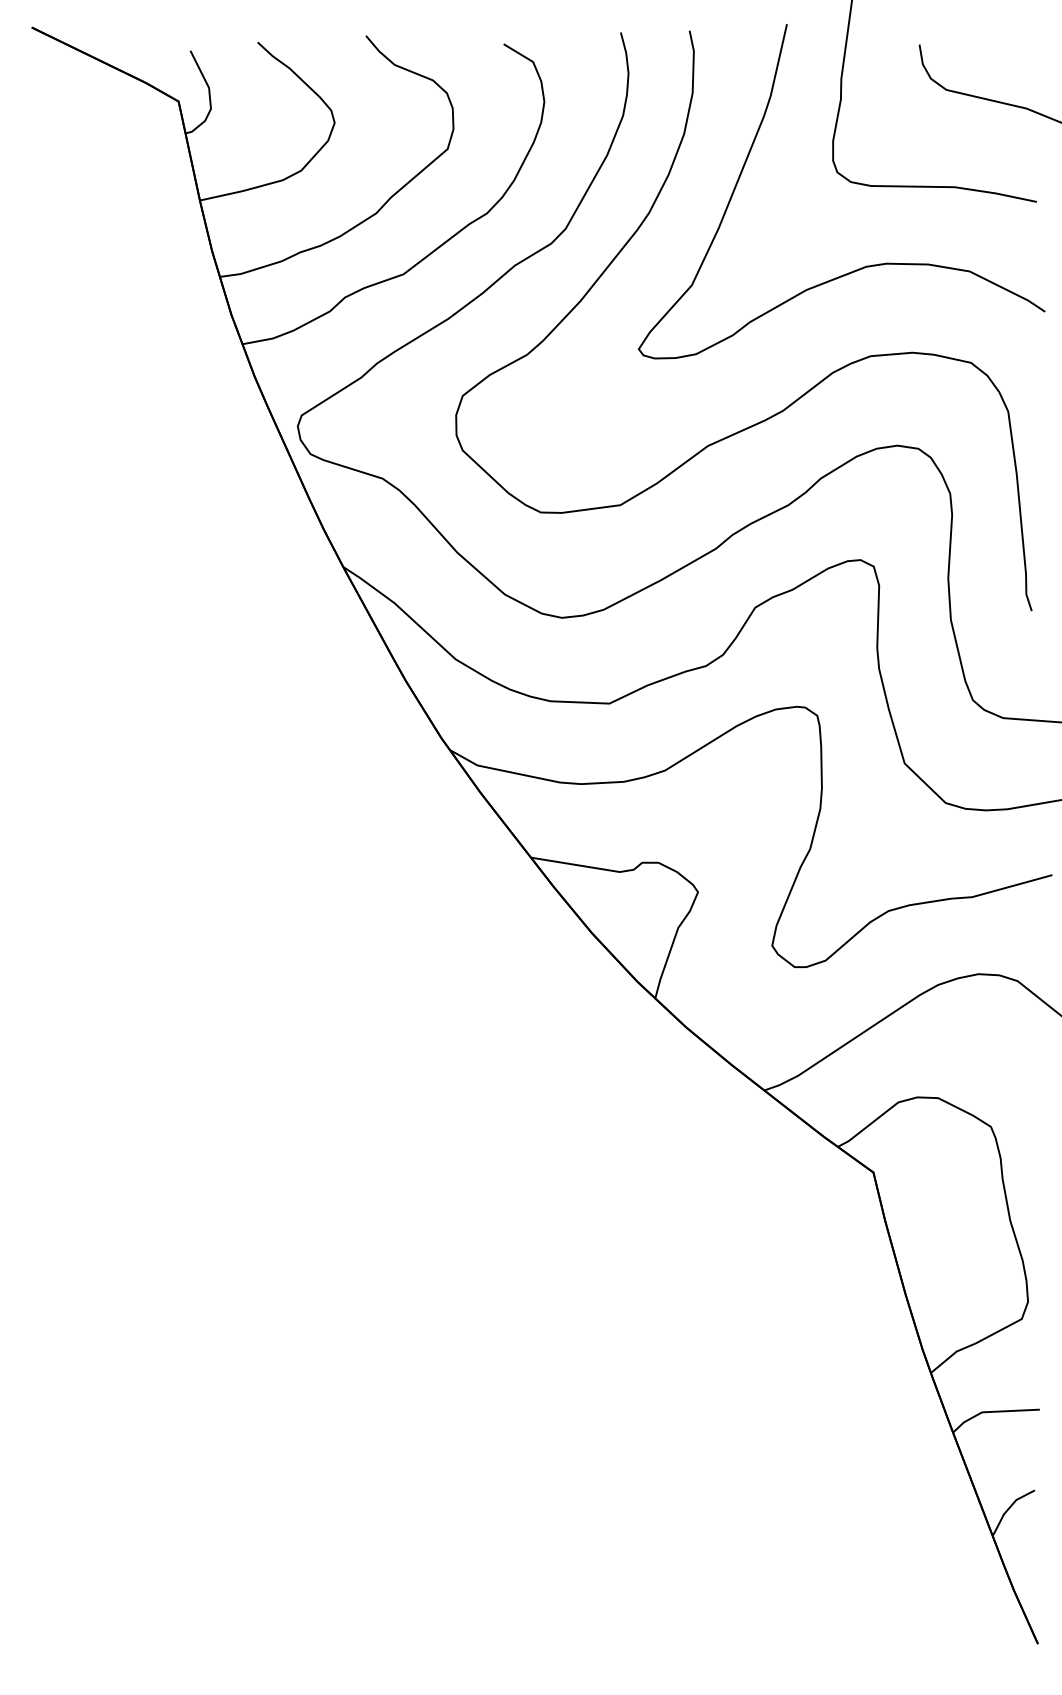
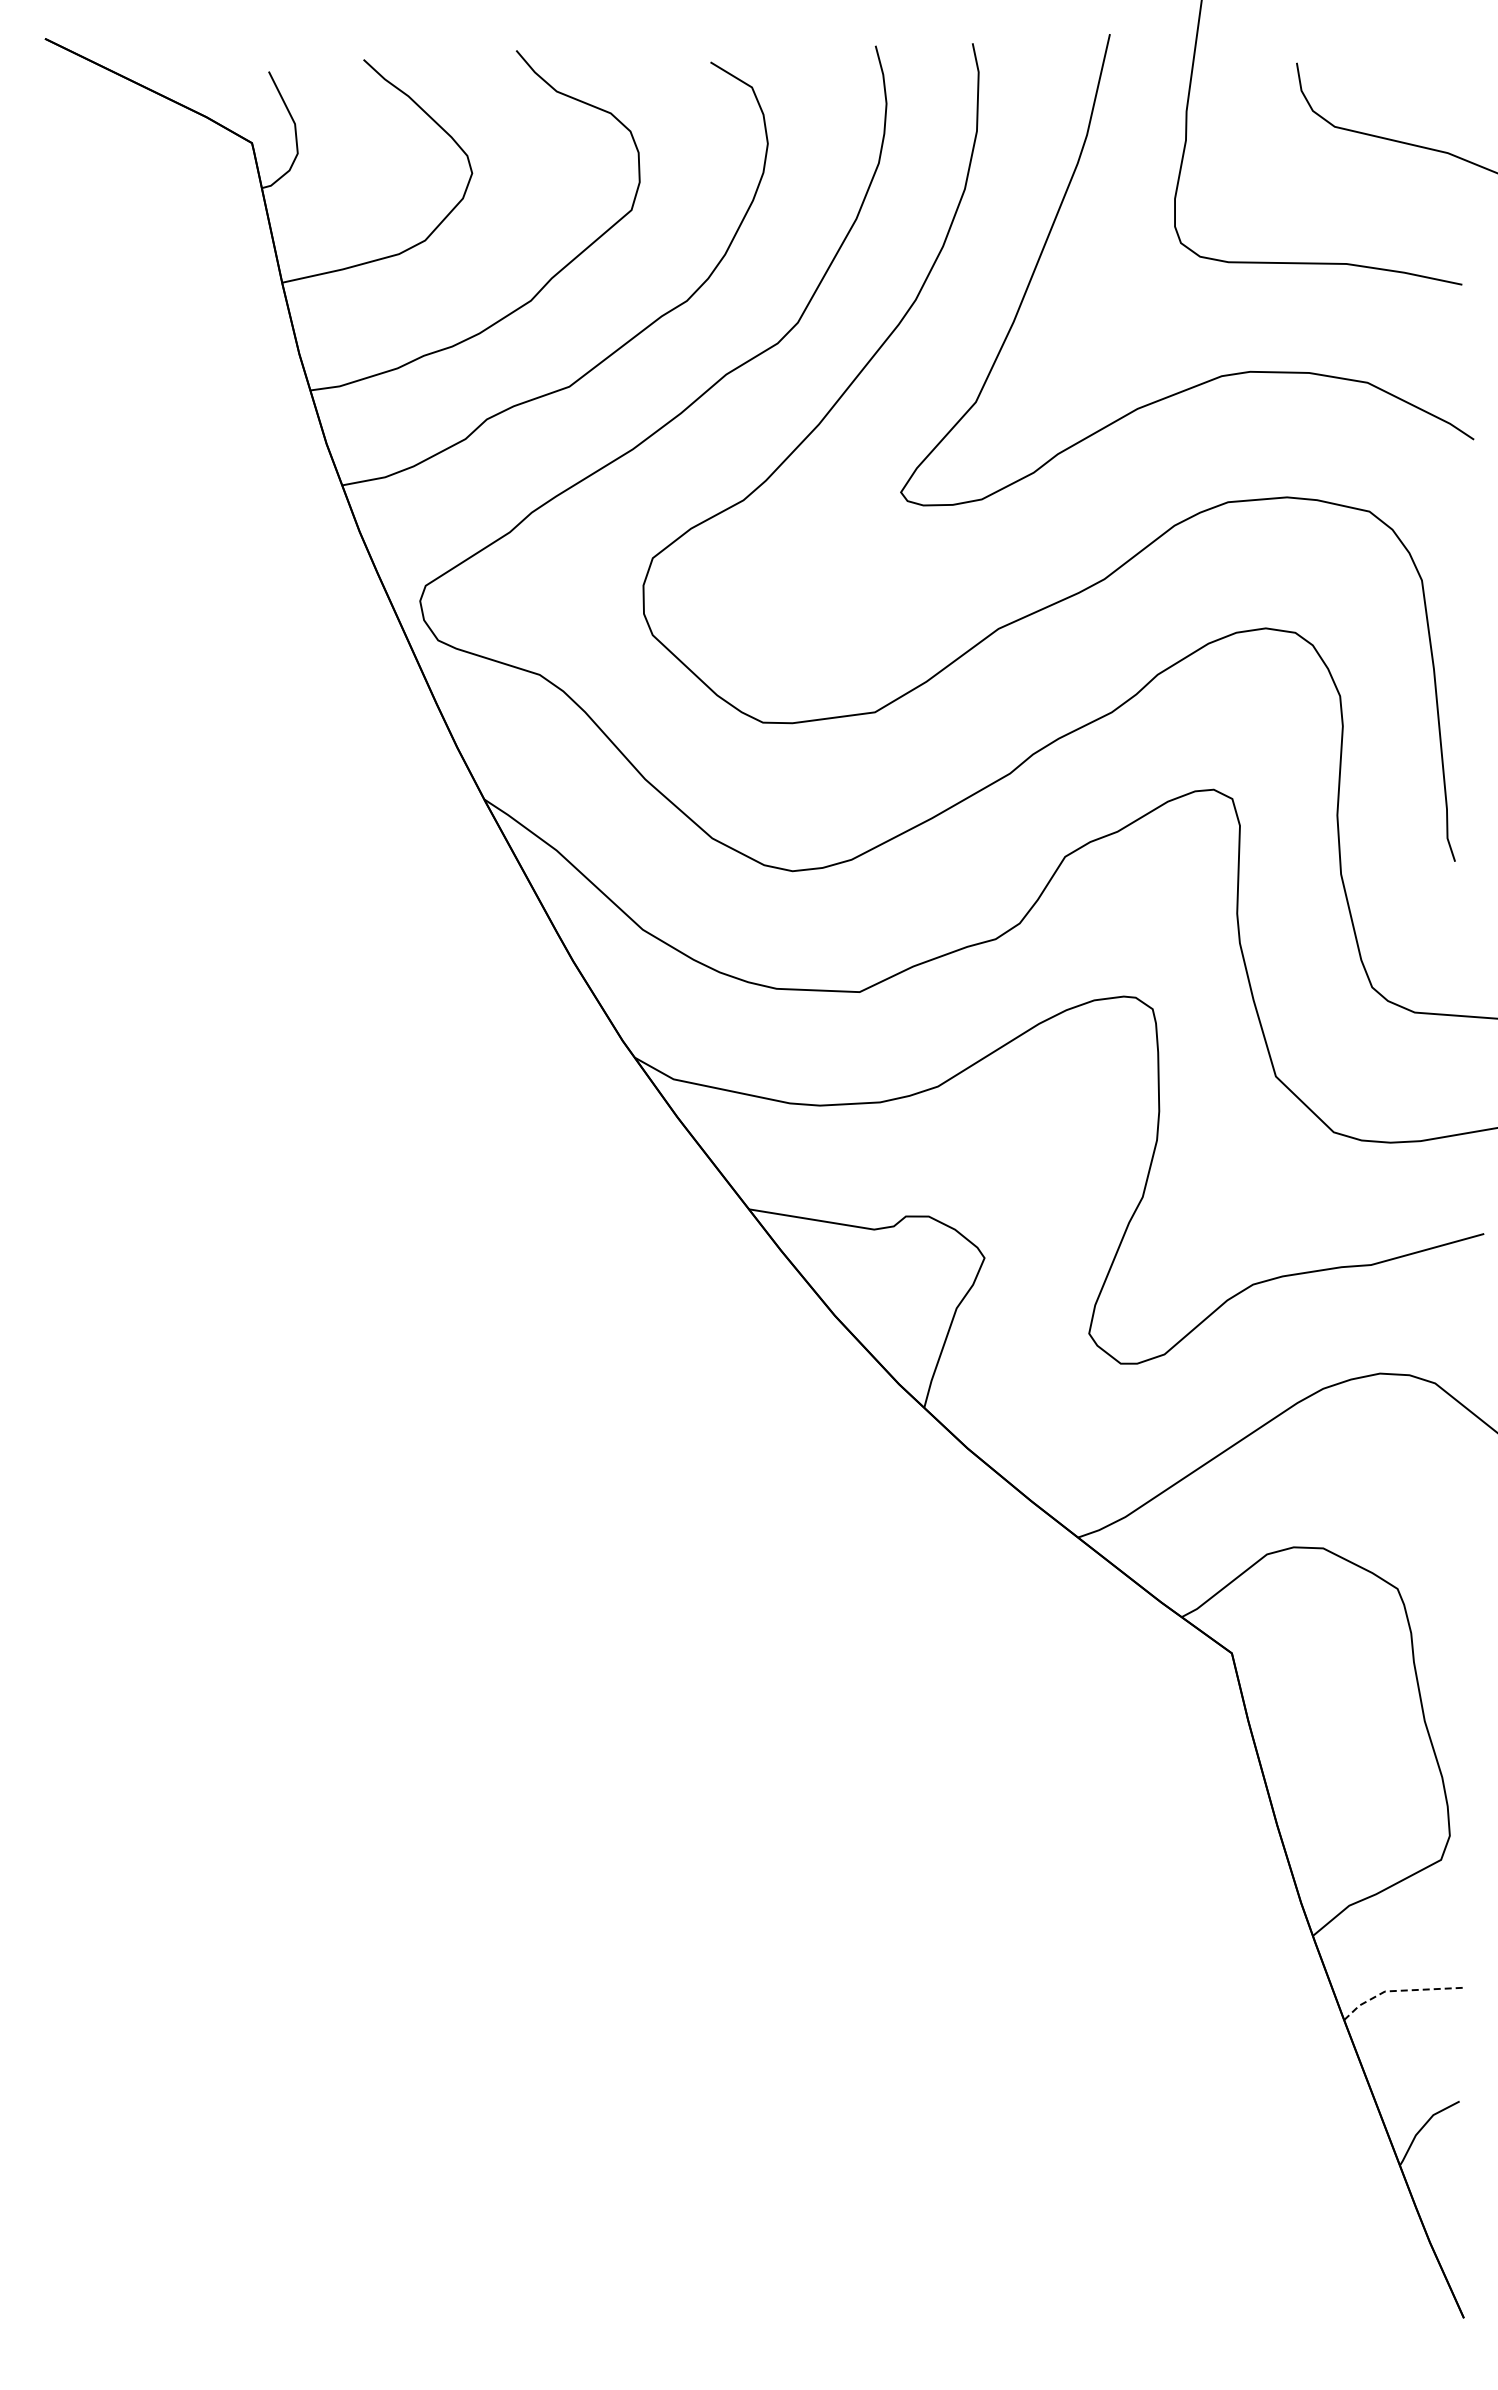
line: (992, 1411) -> (1399, 1990), solid -> dashed

